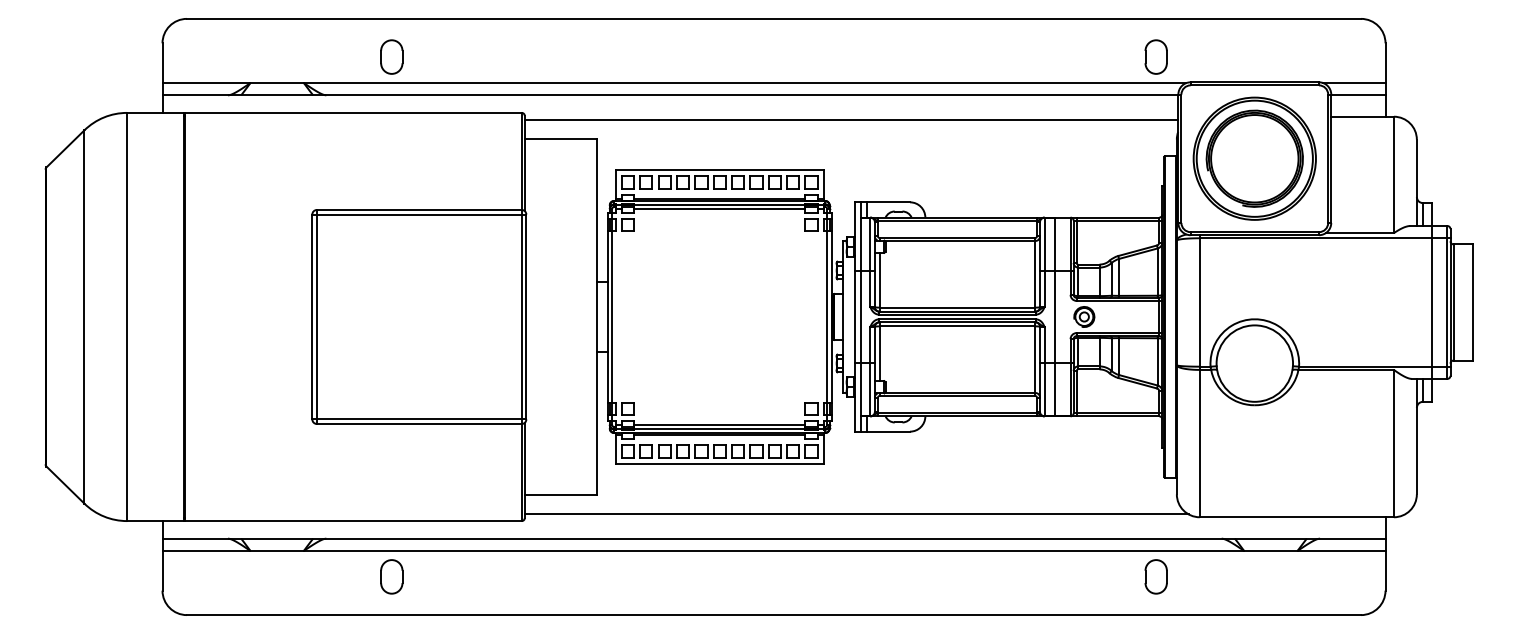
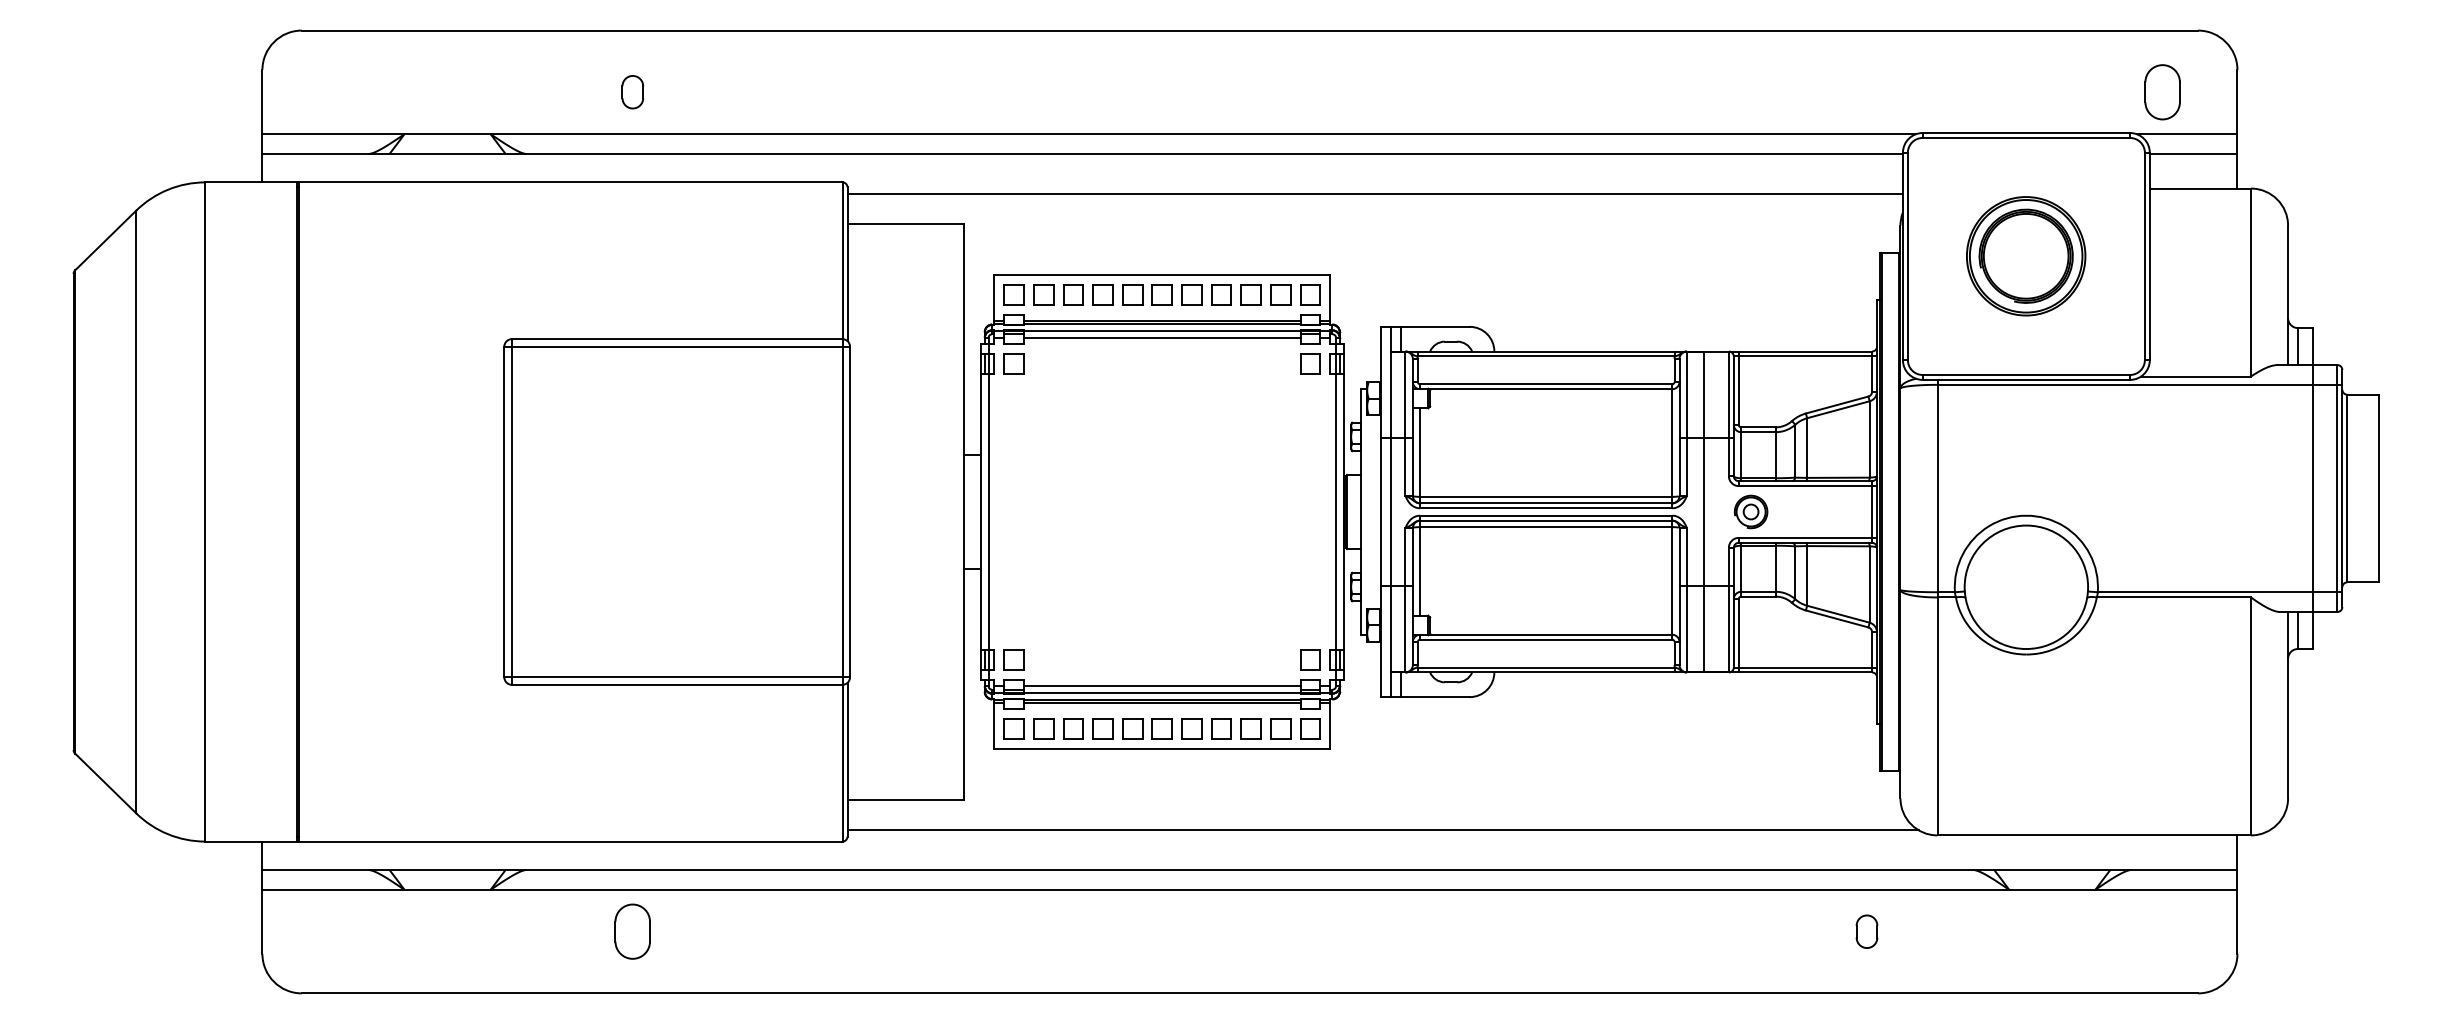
part: (391, 56) -> (632, 91), size x0.6
part: (1155, 56) -> (2161, 91), moved
part: (1254, 158) -> (2025, 256), size x0.6
part: (1155, 576) -> (1866, 931), size x0.6

